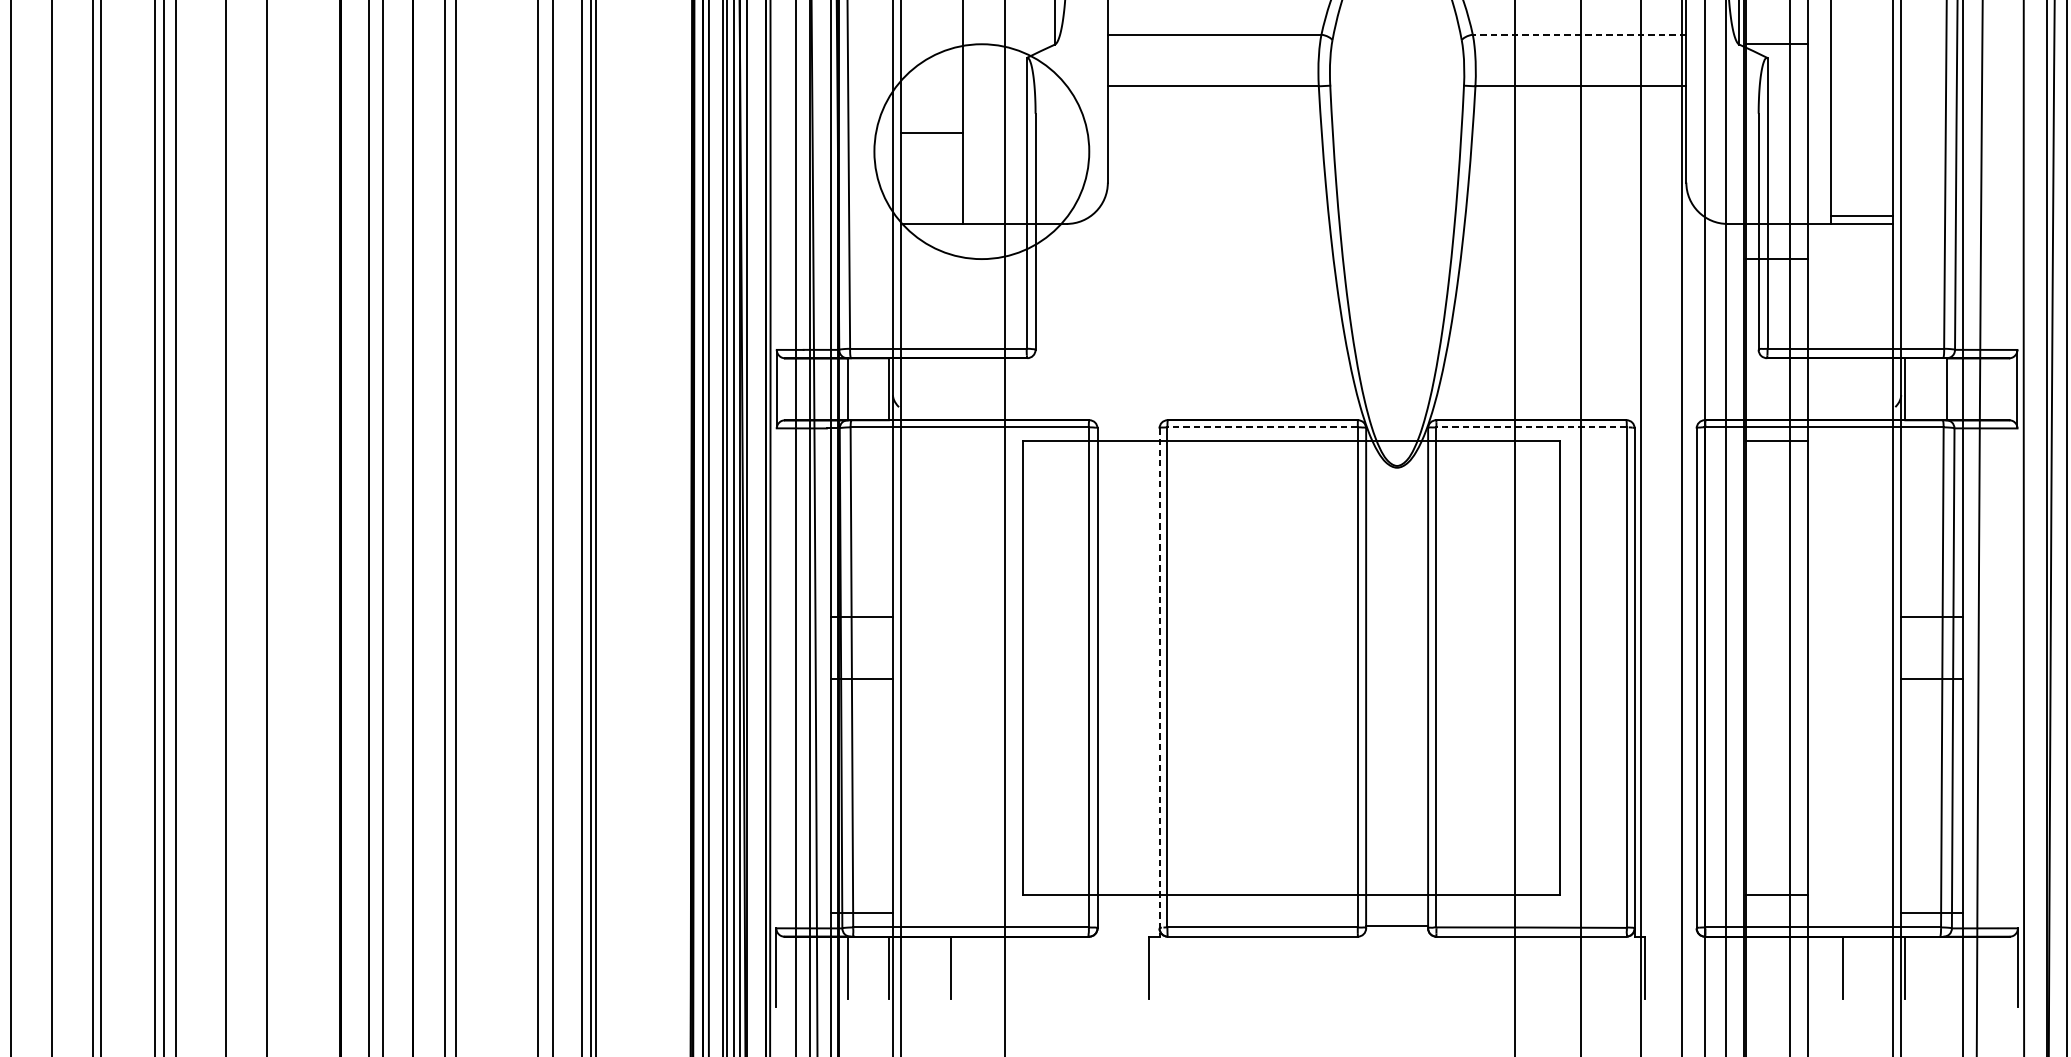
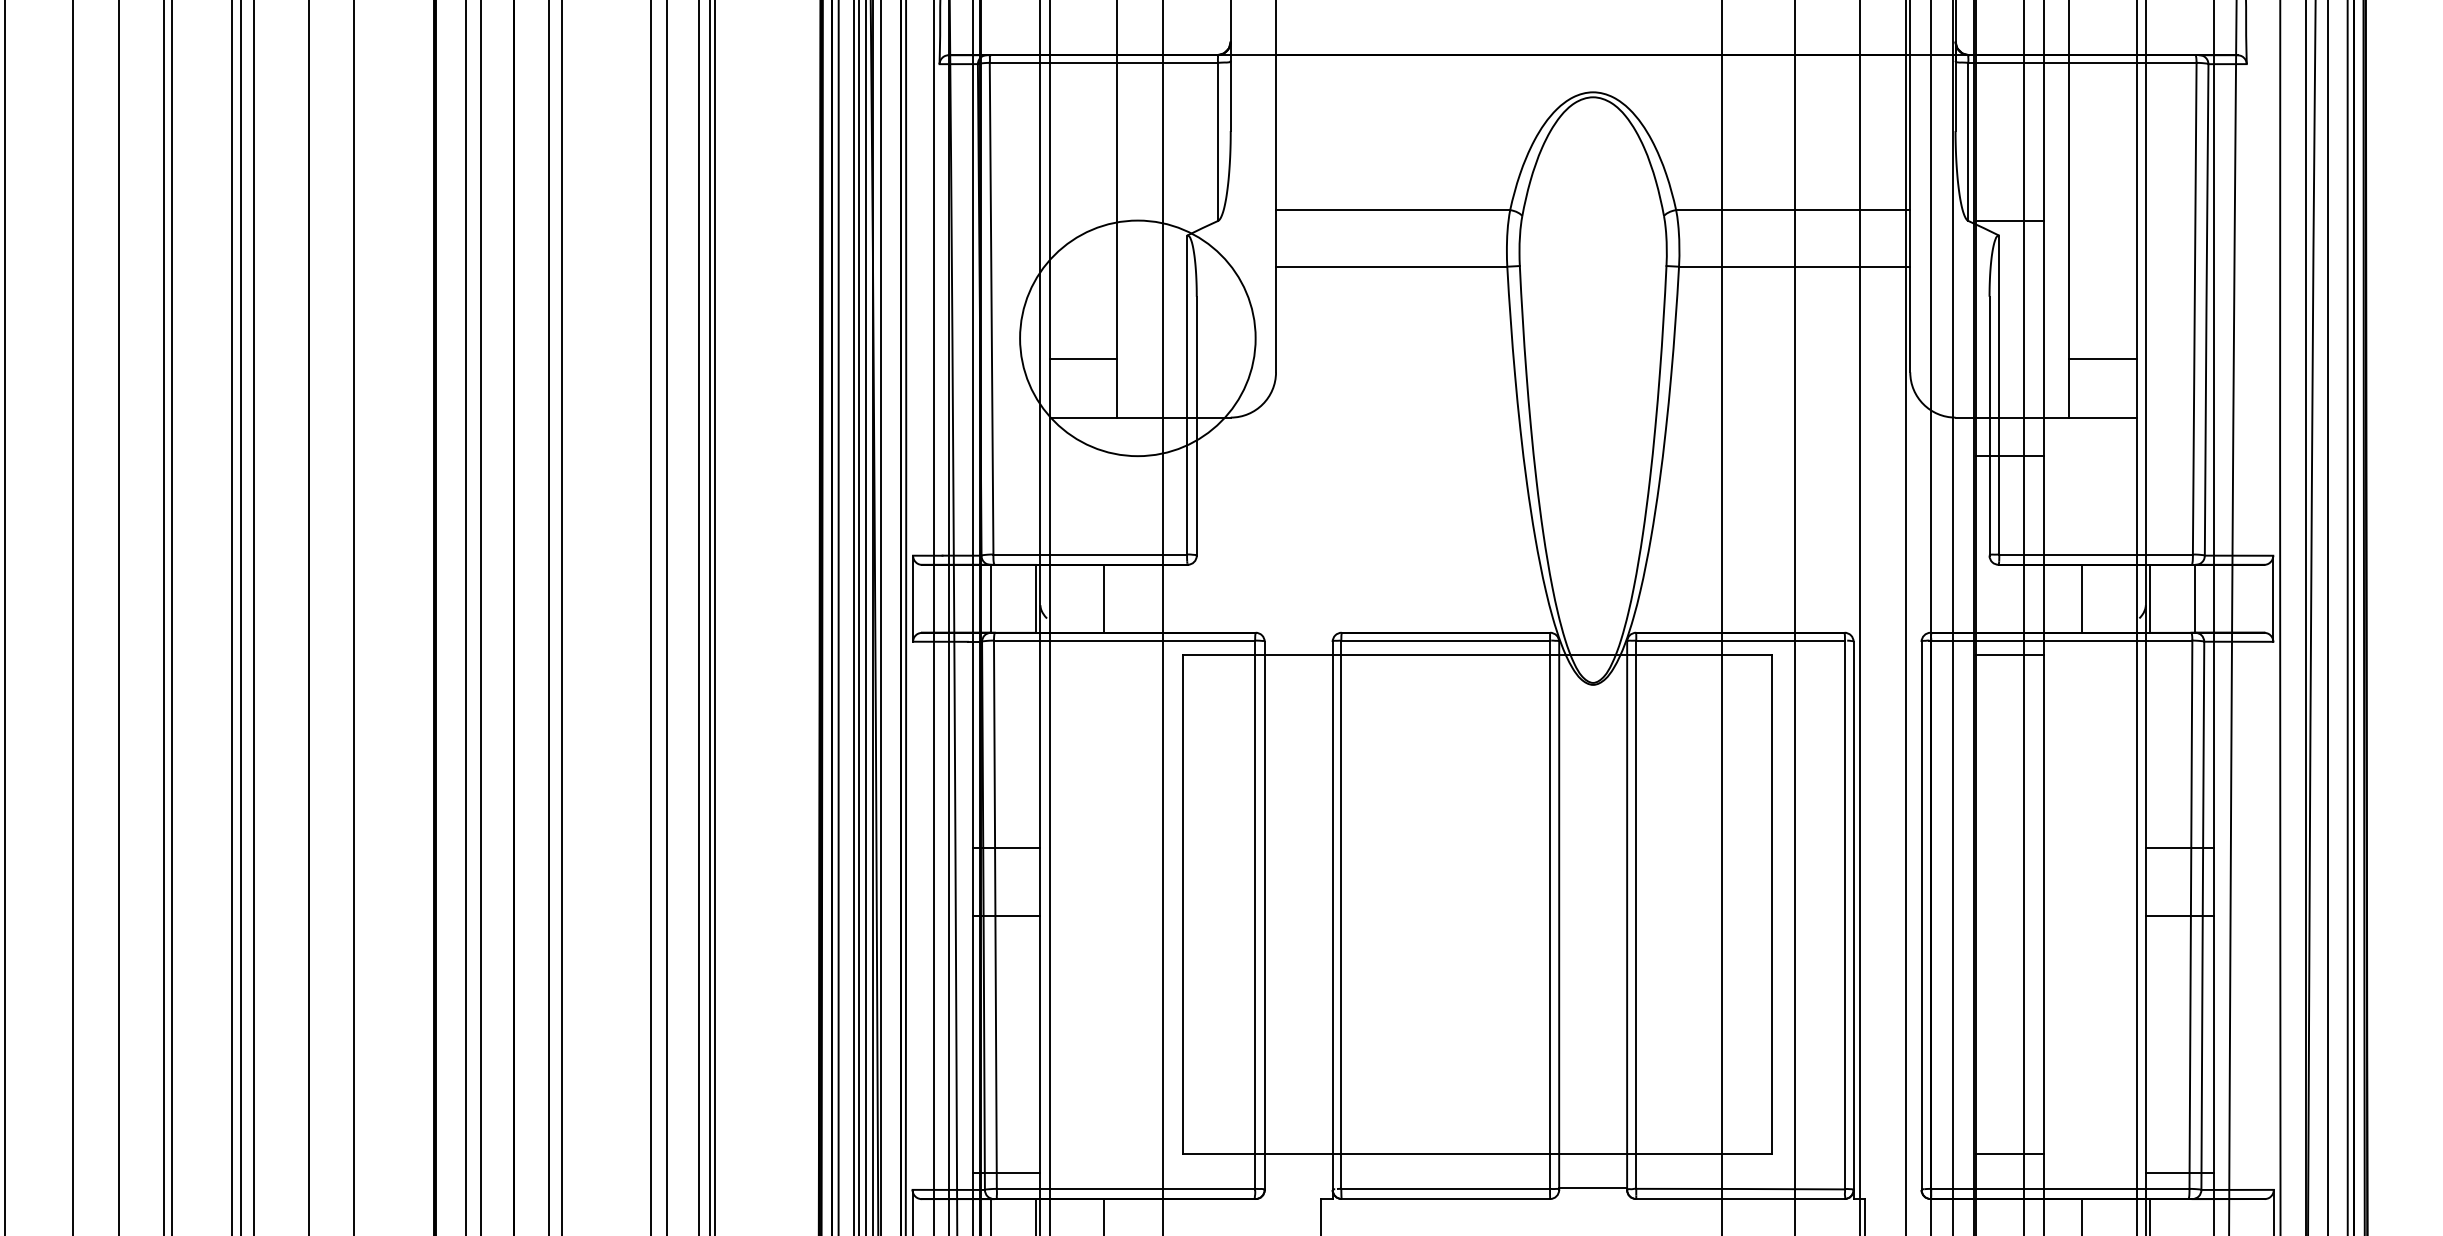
line: (1578, 35) -> (1792, 210), dashed -> solid
line: (932, 132) -> (1083, 359), moved
line: (1861, 215) -> (2102, 359), moved
line: (950, 388) -> (1103, 598), added
line: (1843, 388) -> (2082, 598), added
line: (1262, 427) -> (1445, 640), dashed -> solid
line: (1531, 427) -> (1740, 640), dashed -> solid
line: (1159, 682) -> (1332, 920), dashed -> solid

